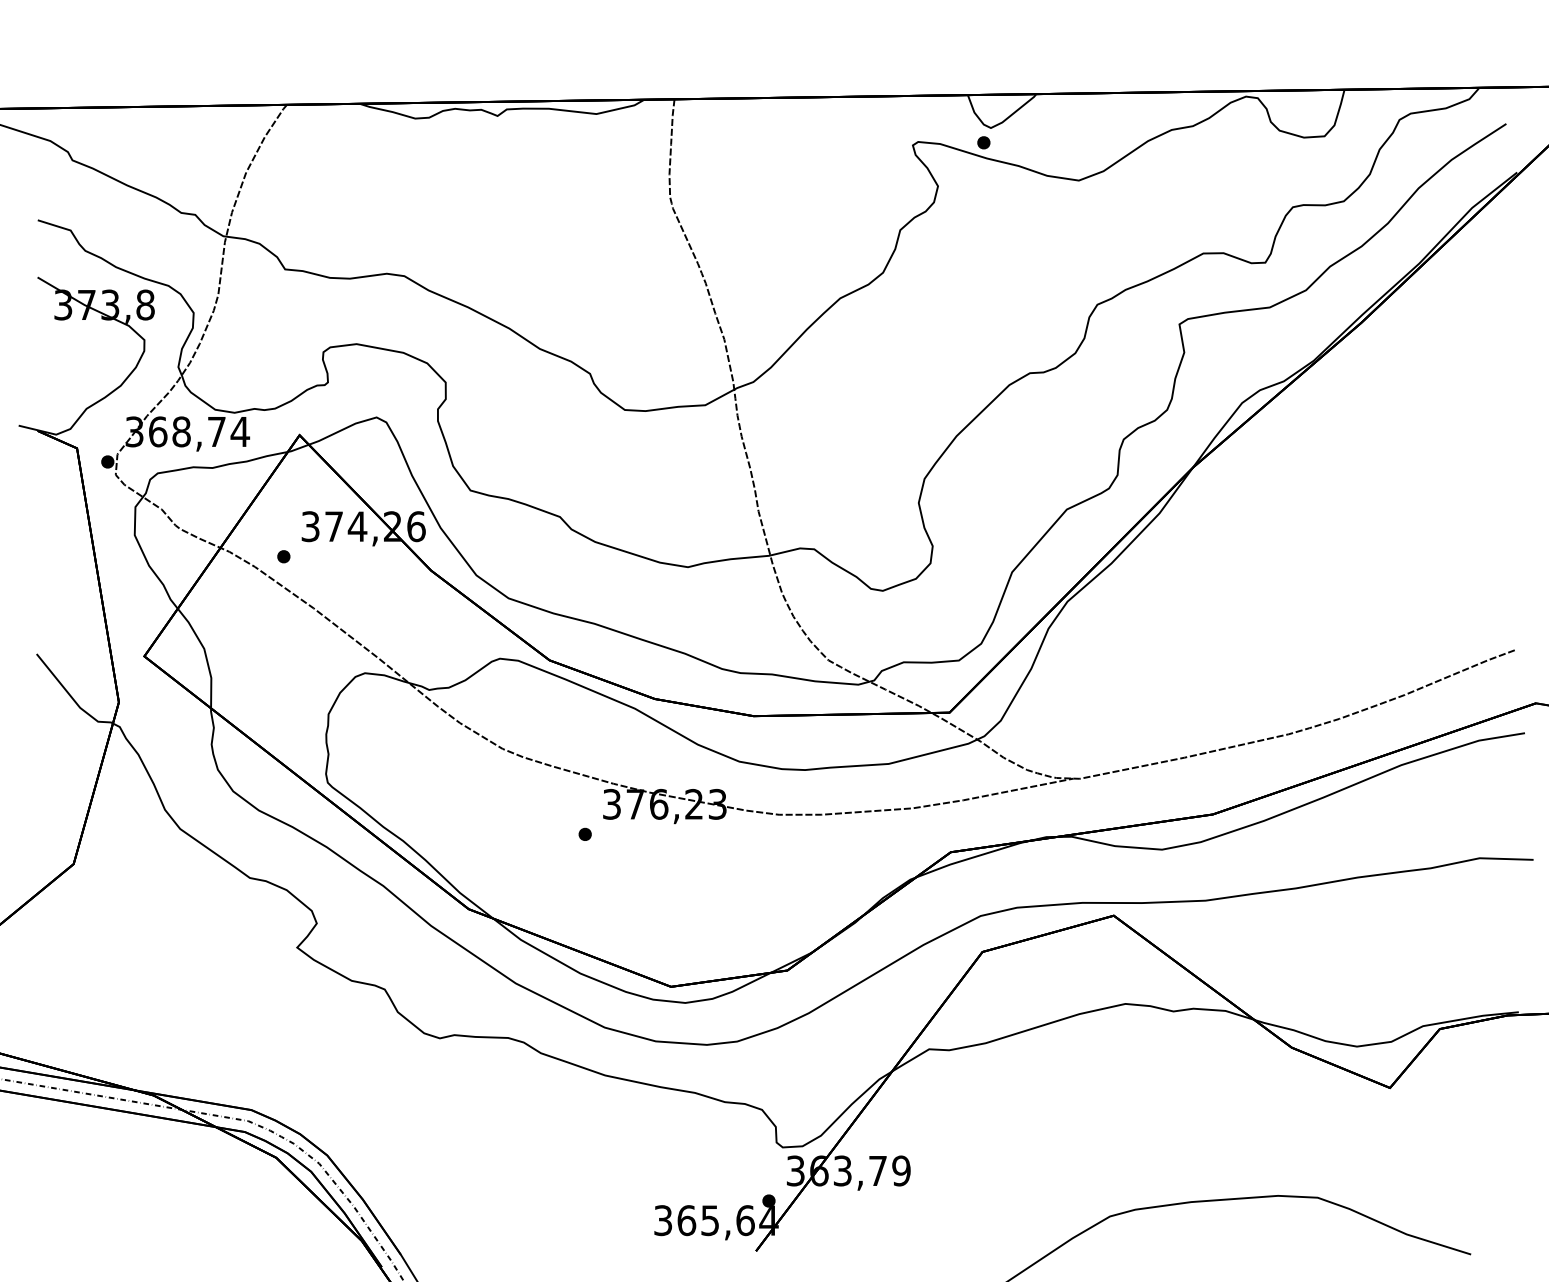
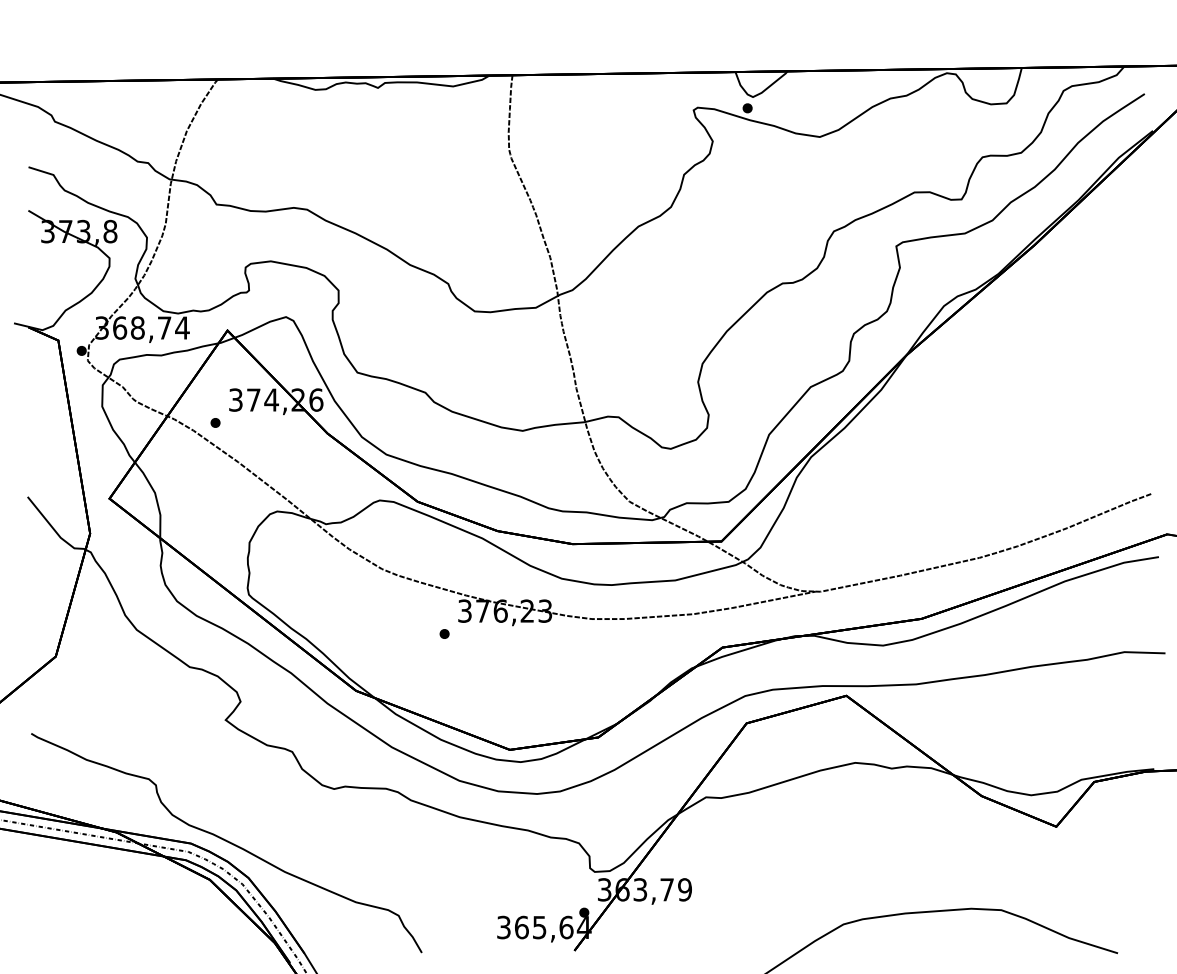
curve: (299, 1108) -> (227, 842), added

